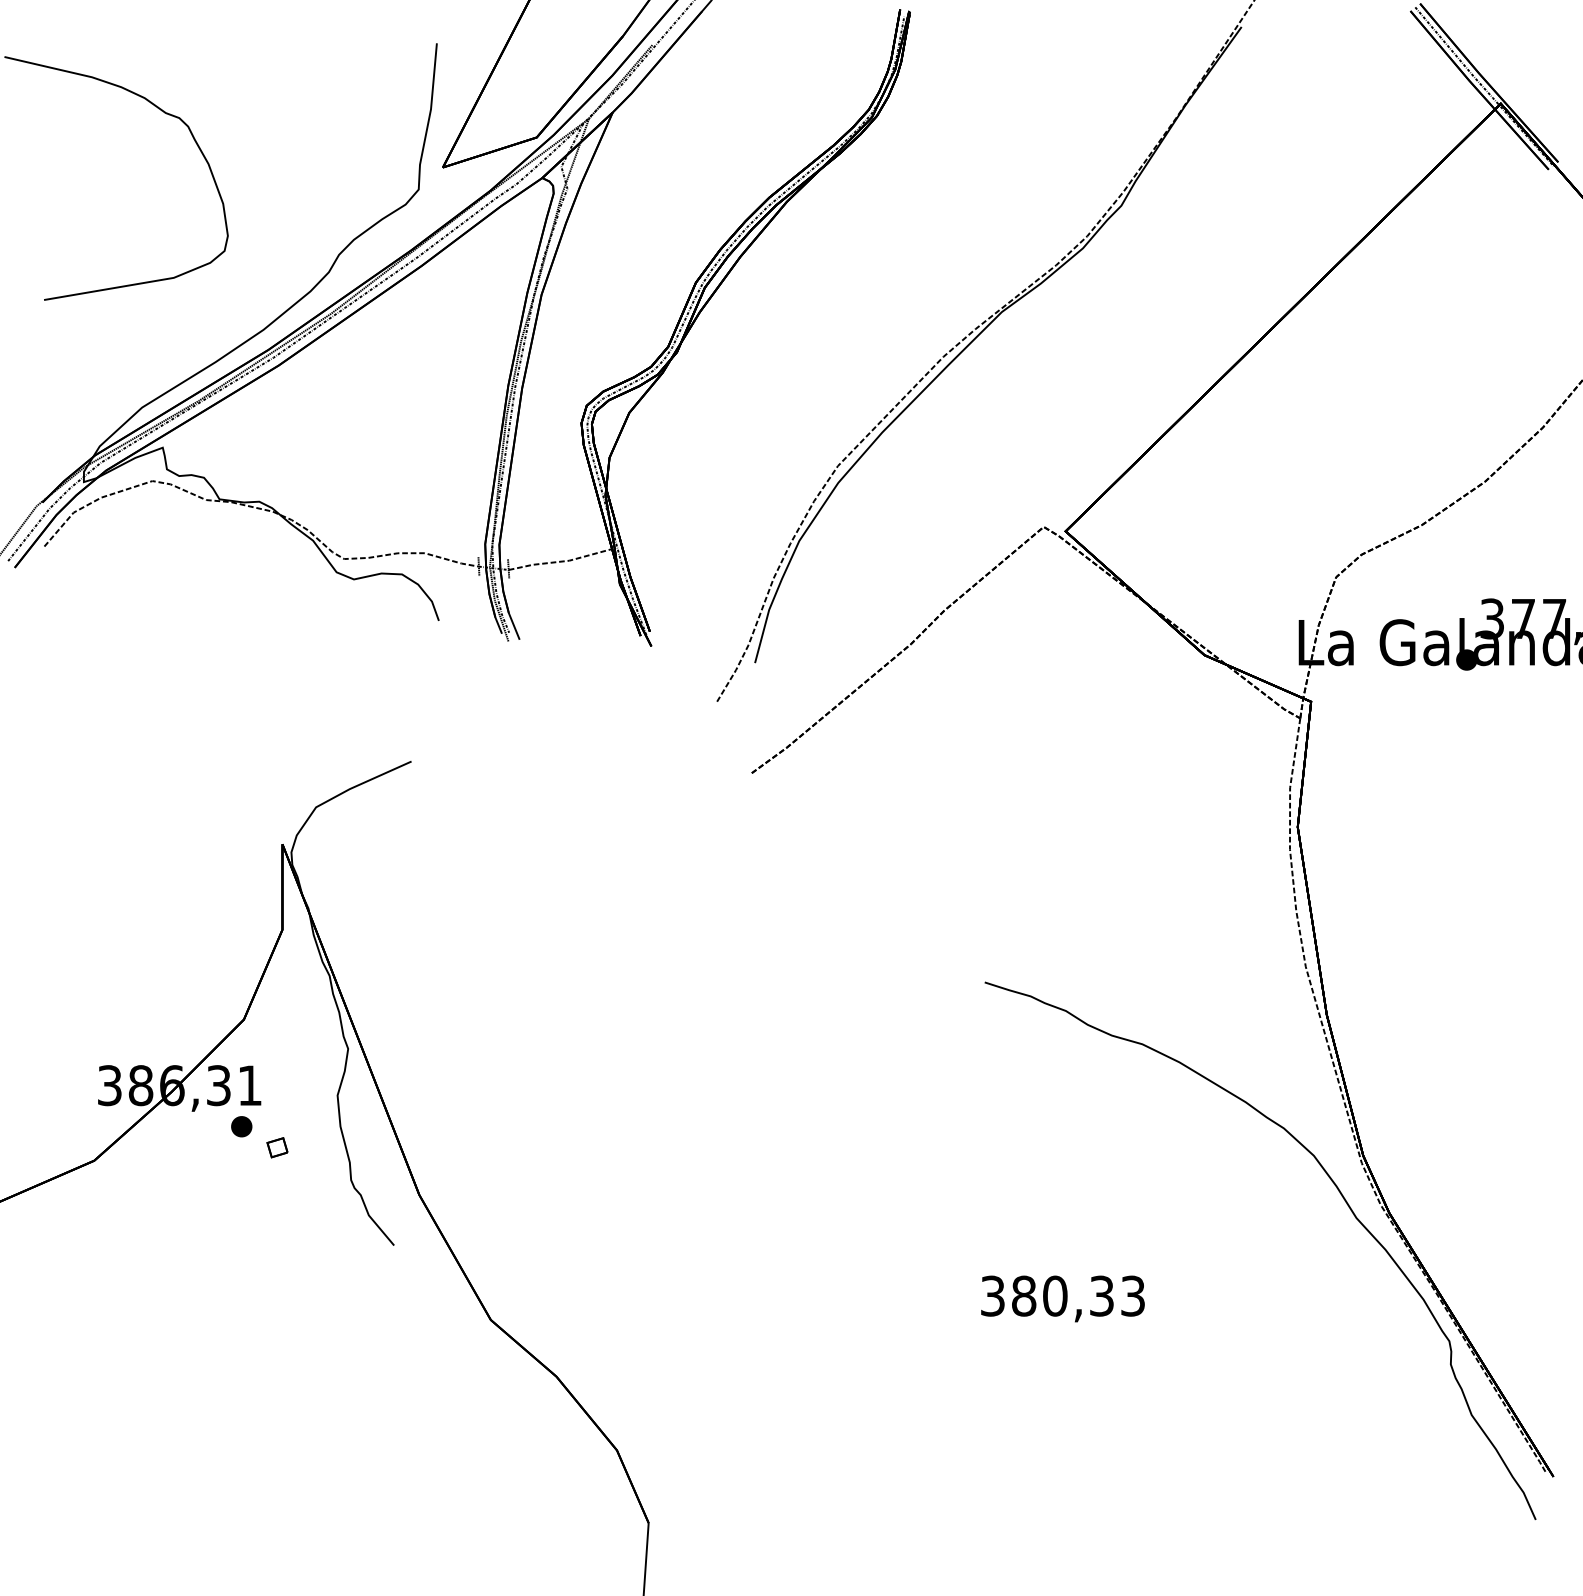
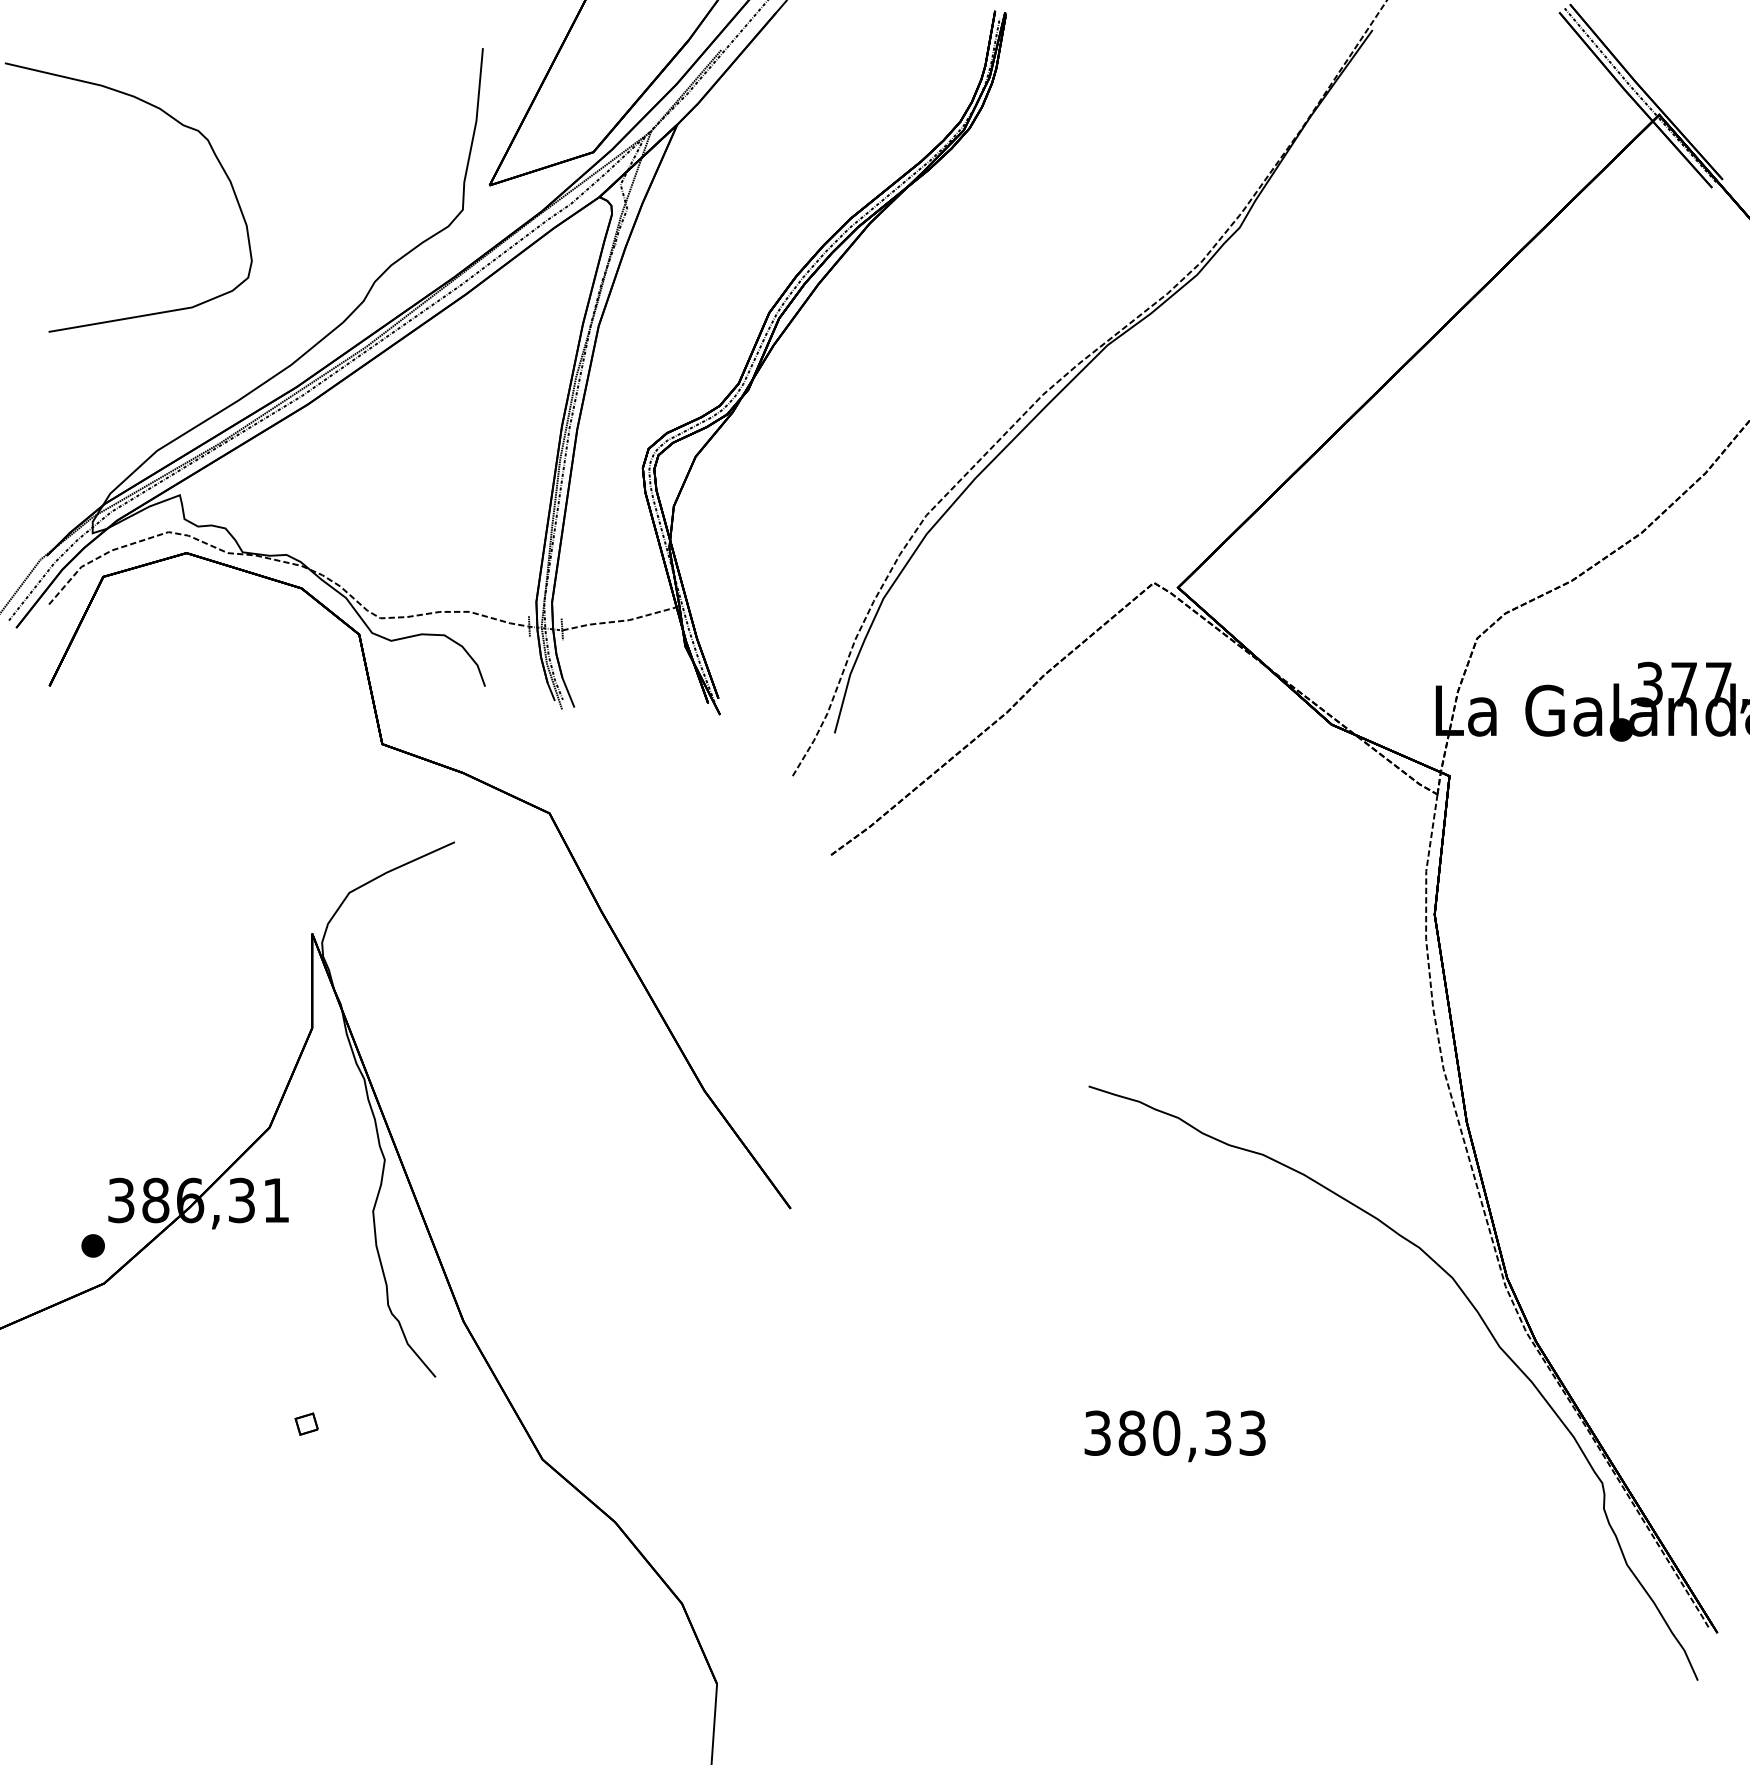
part: (411, 697) -> (454, 771), added
part: (241, 1126) -> (92, 1245), moved
part: (277, 1147) -> (306, 1423), moved

